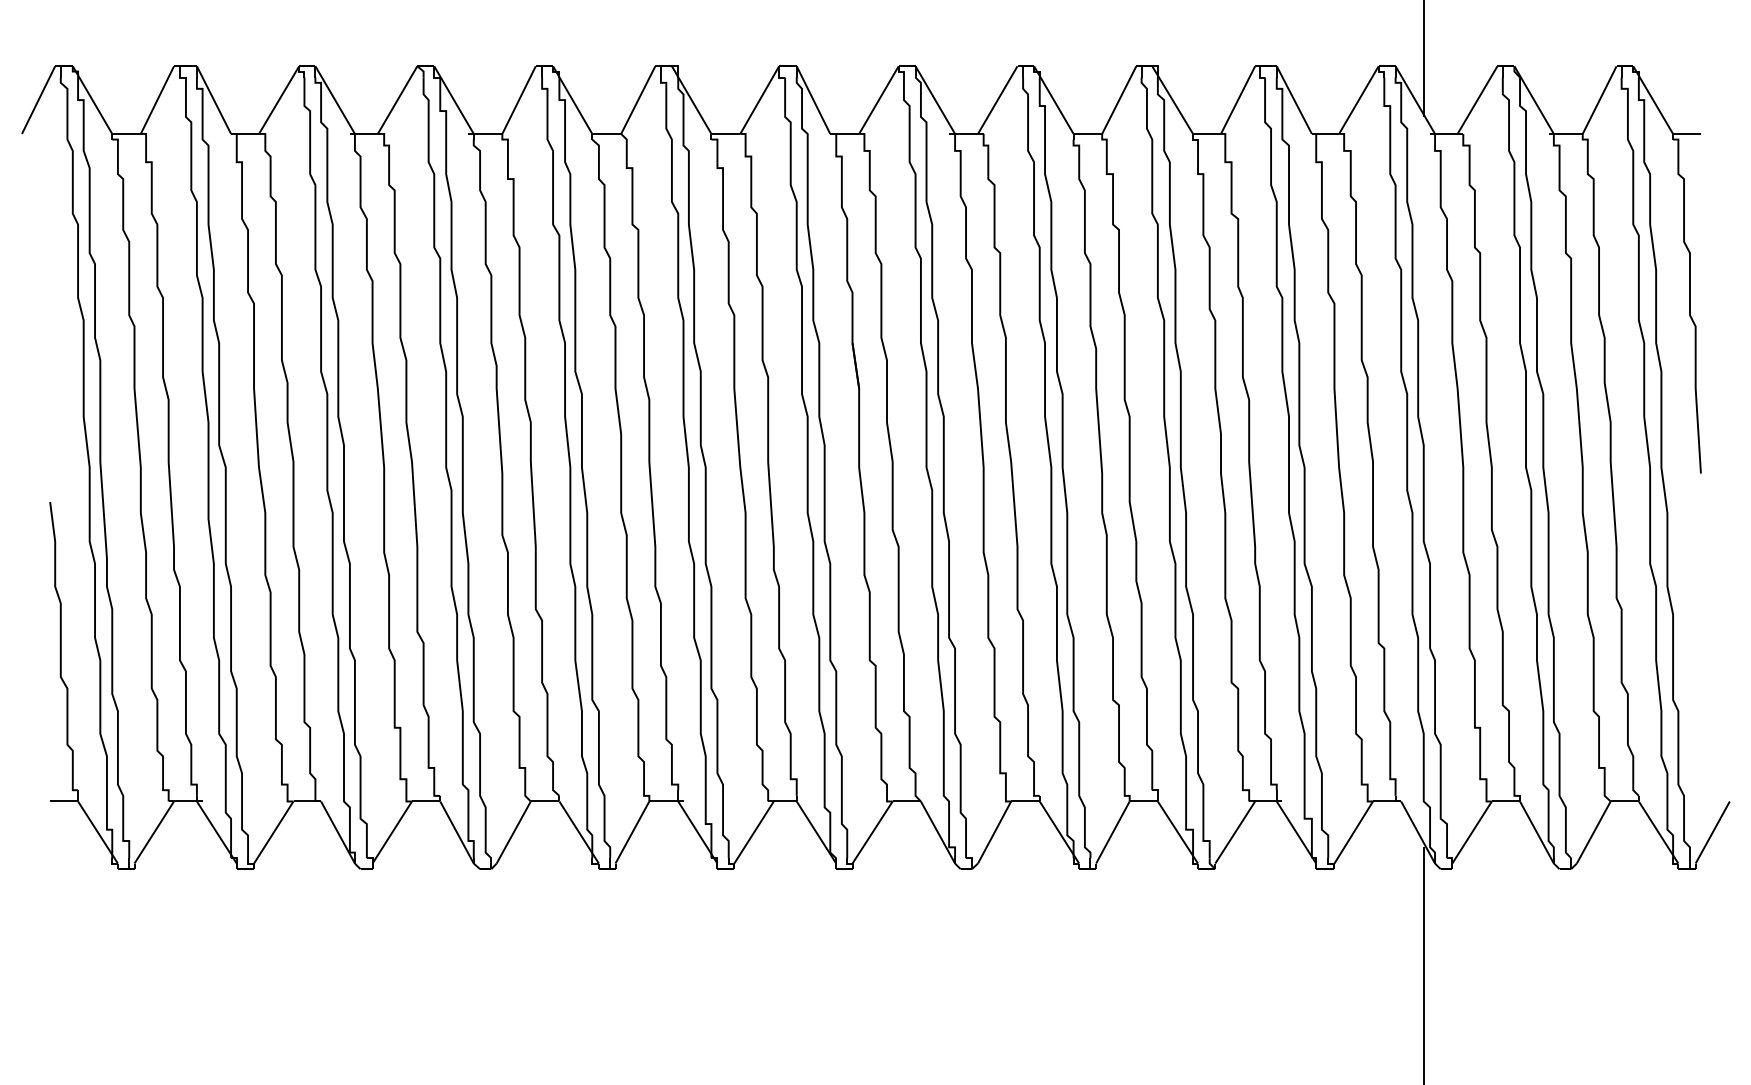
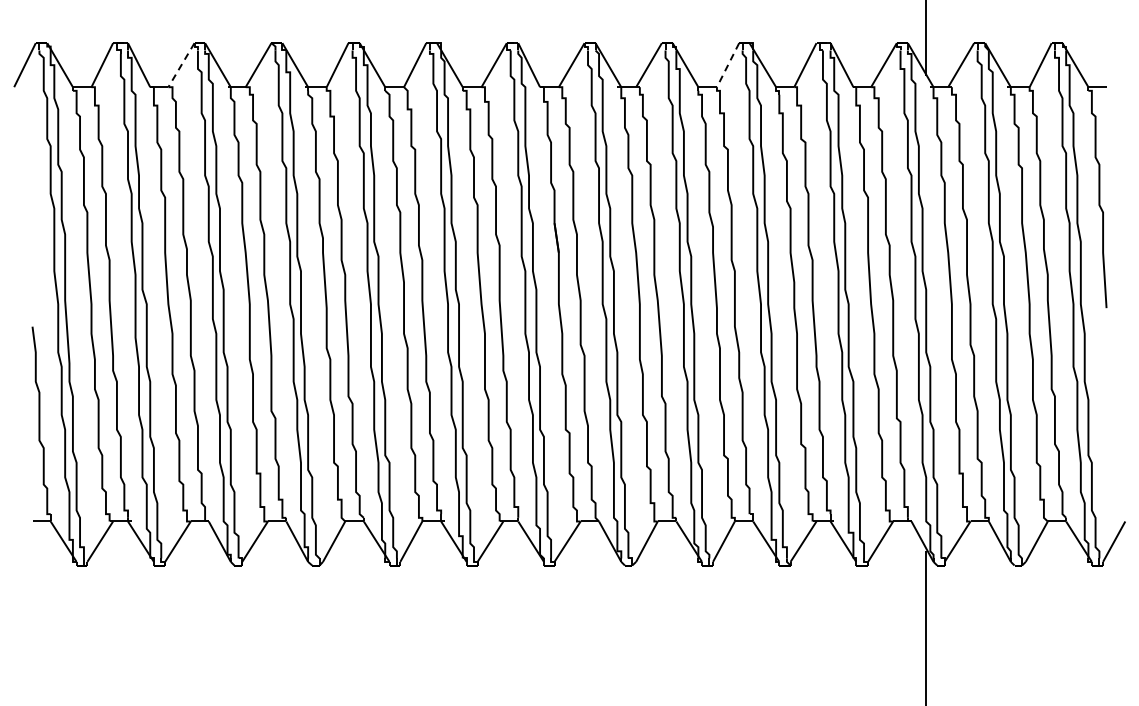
line: (279, 100) -> (181, 65), solid -> dashed
line: (1119, 100) -> (728, 65), solid -> dashed

